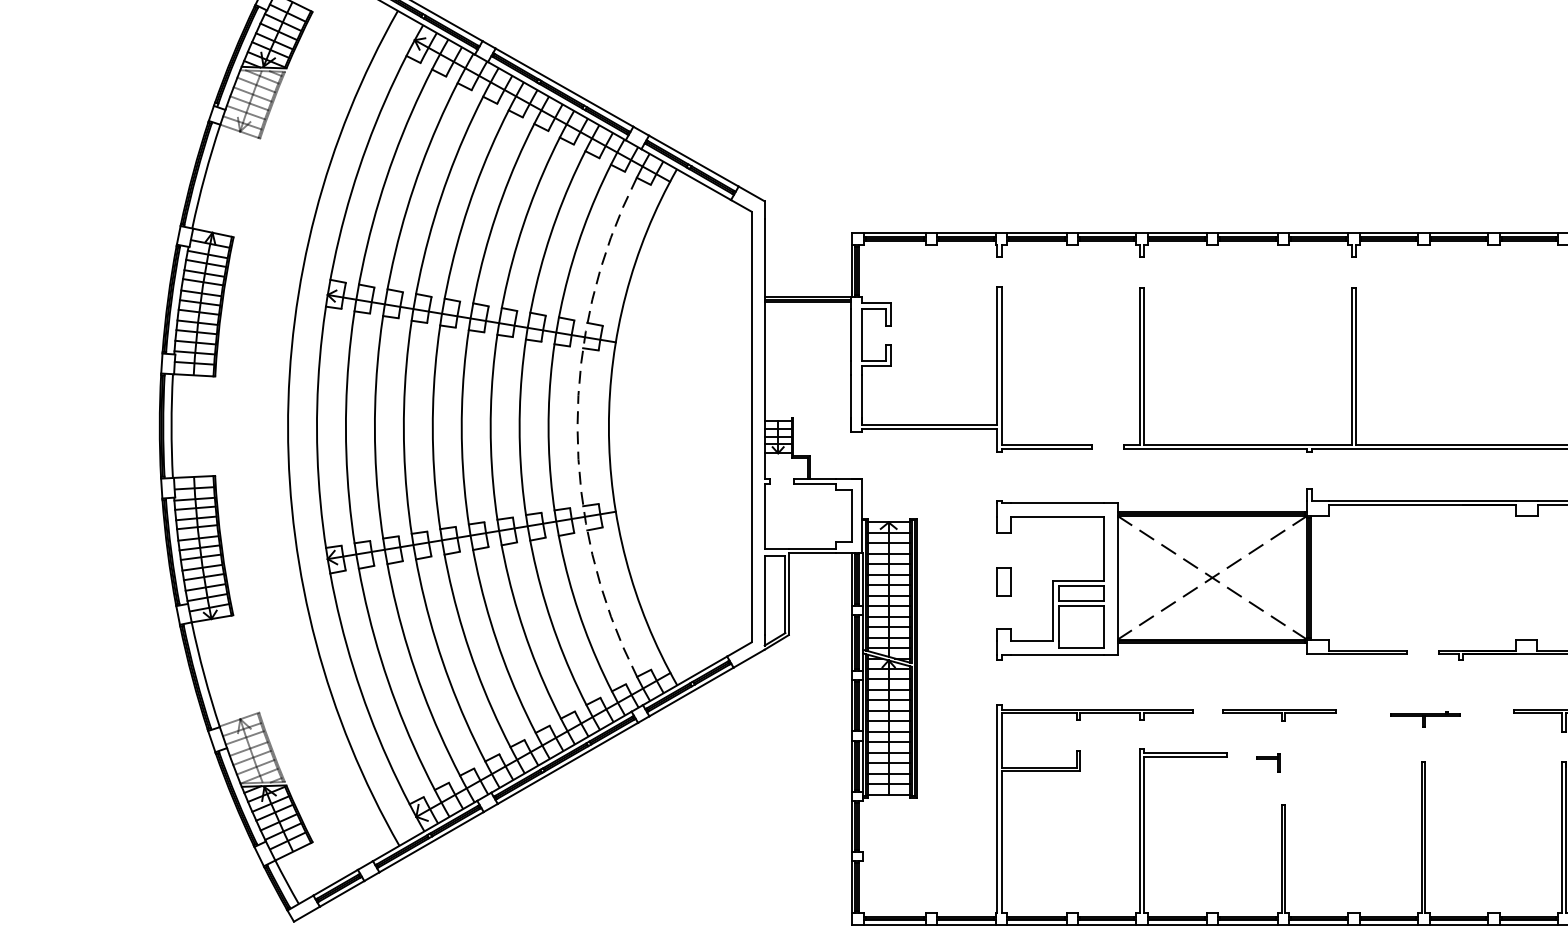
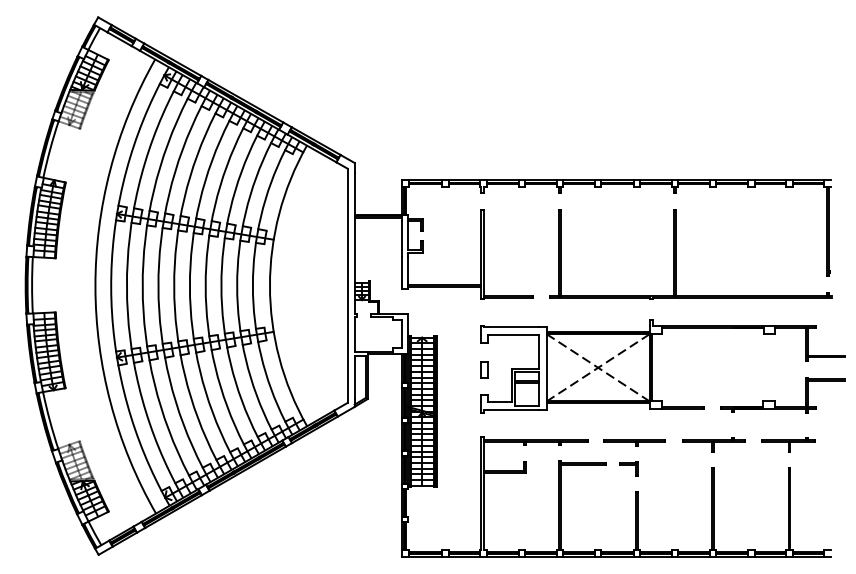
arc: (576, 426) -> (252, 285), dashed -> solid
part: (1424, 718) -> (713, 444), size x1.67
part: (1268, 762) -> (628, 468), size x1.43

